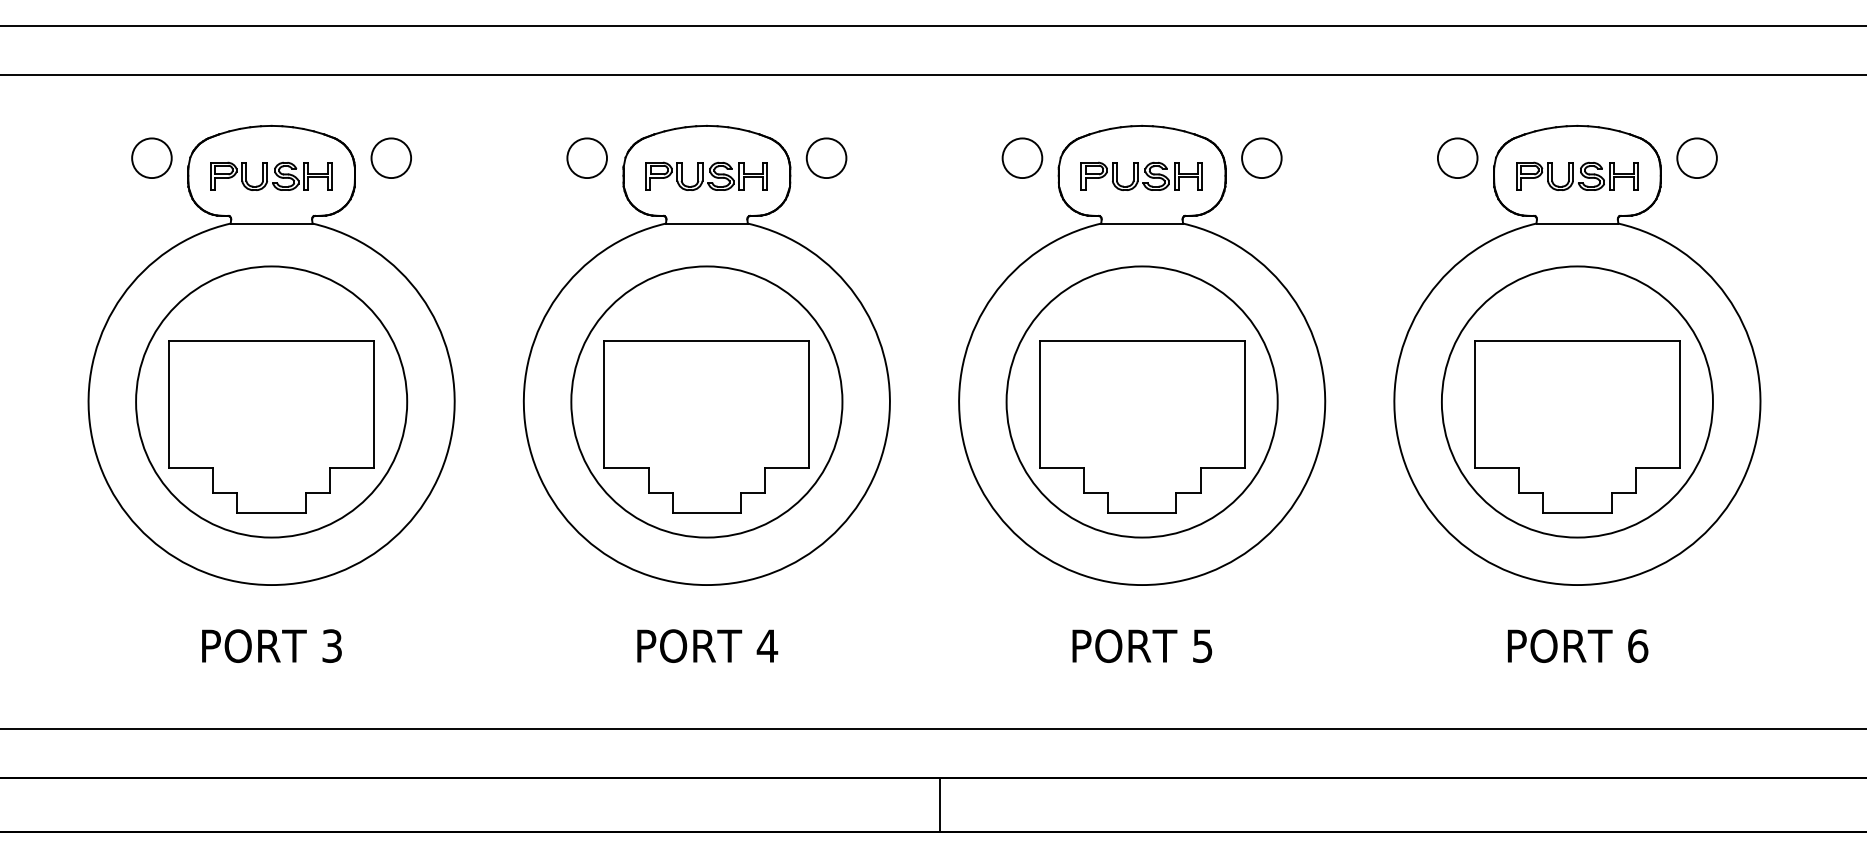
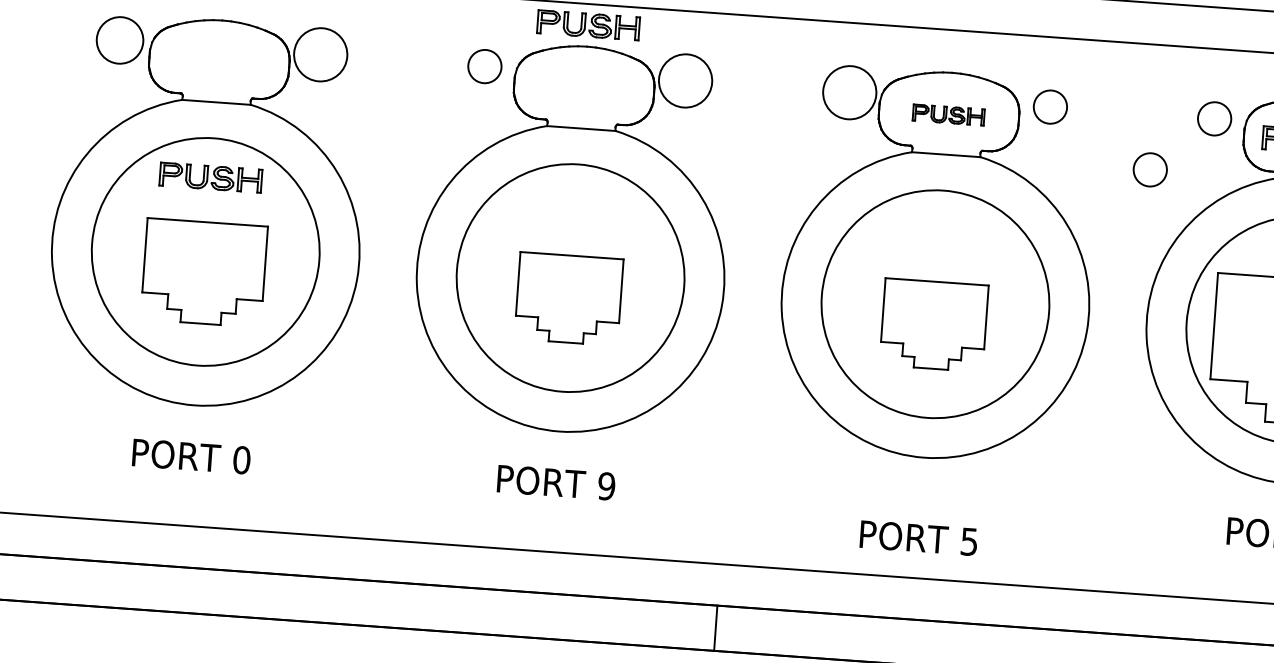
circle: (151, 158) -> (119, 40), size x1.4
circle: (391, 158) -> (320, 55), size x1.6
circle: (826, 158) -> (685, 81), size x1.6
circle: (1022, 158) -> (849, 92), size x1.6
part: (271, 175) -> (211, 176), moved
part: (706, 175) -> (588, 24), moved
part: (1141, 175) -> (948, 114), size x0.7
circle: (1385, 223) -> (1150, 169), added
part: (271, 426) -> (204, 272), size x0.7
part: (706, 426) -> (568, 298), size x0.6
part: (1142, 426) -> (934, 324), size x0.6
text: (332, 645) -> (242, 459), 3 -> 0
text: (767, 645) -> (606, 485), 4 -> 9
text: (1142, 645) -> (919, 537), moved
line: (939, 805) -> (715, 628), moved

